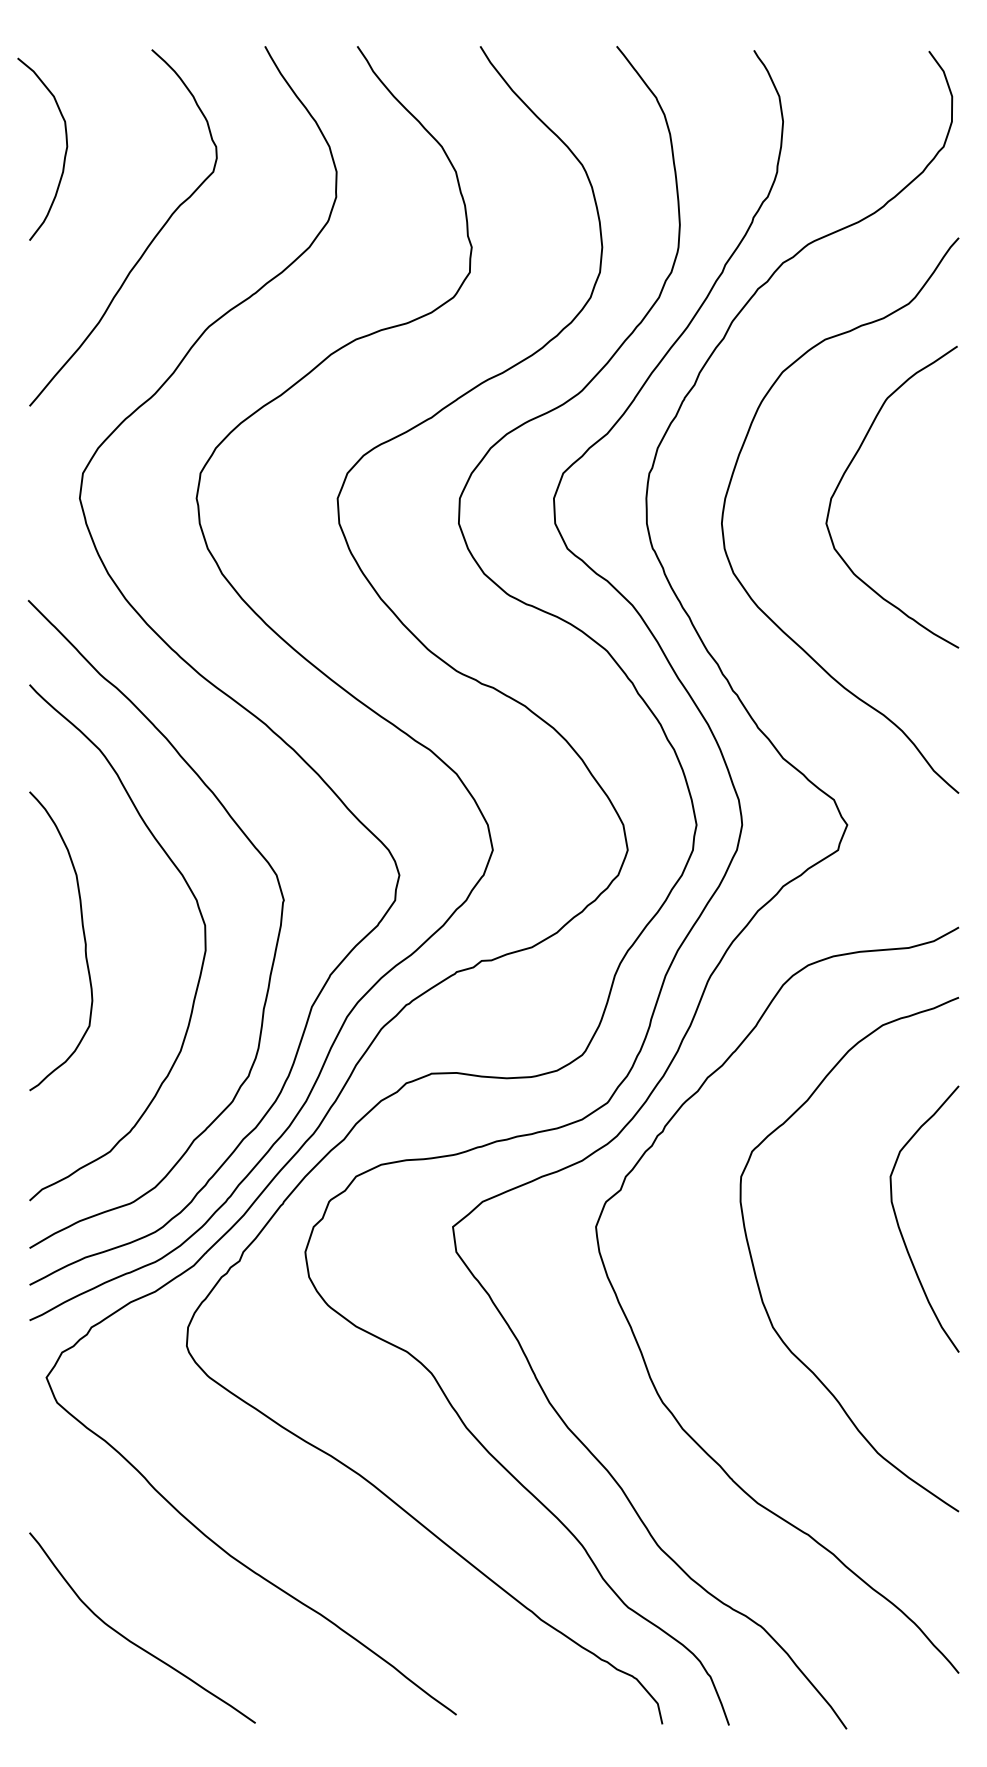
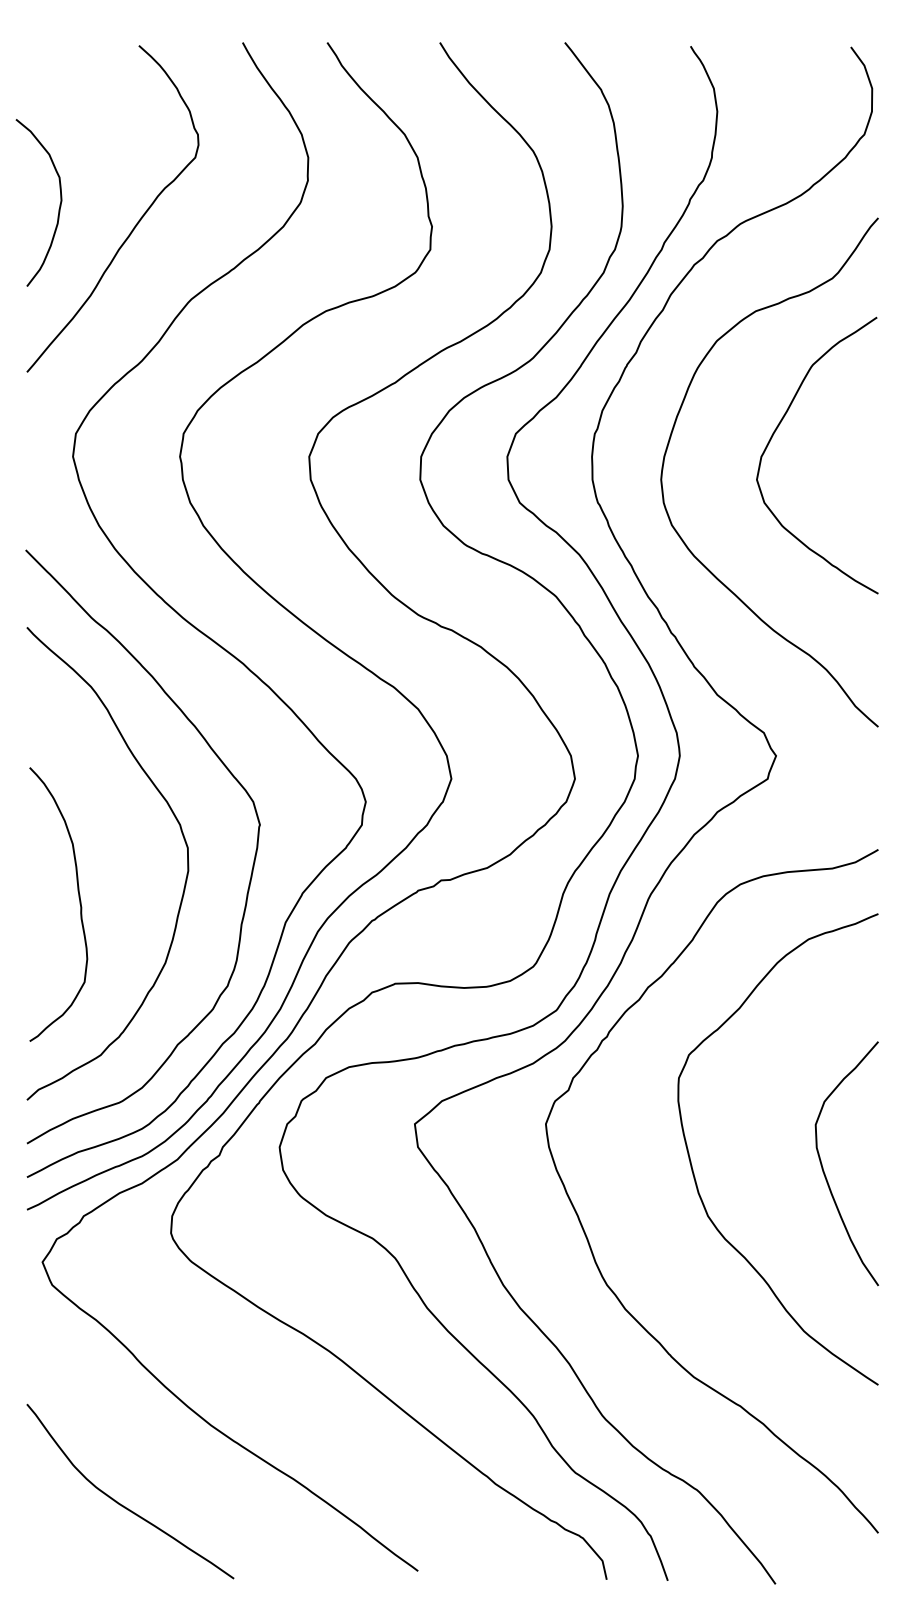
curve: (64, 154) -> (58, 207), moved
curve: (83, 937) -> (79, 901), moved
curve: (899, 1225) -> (823, 1169), moved

